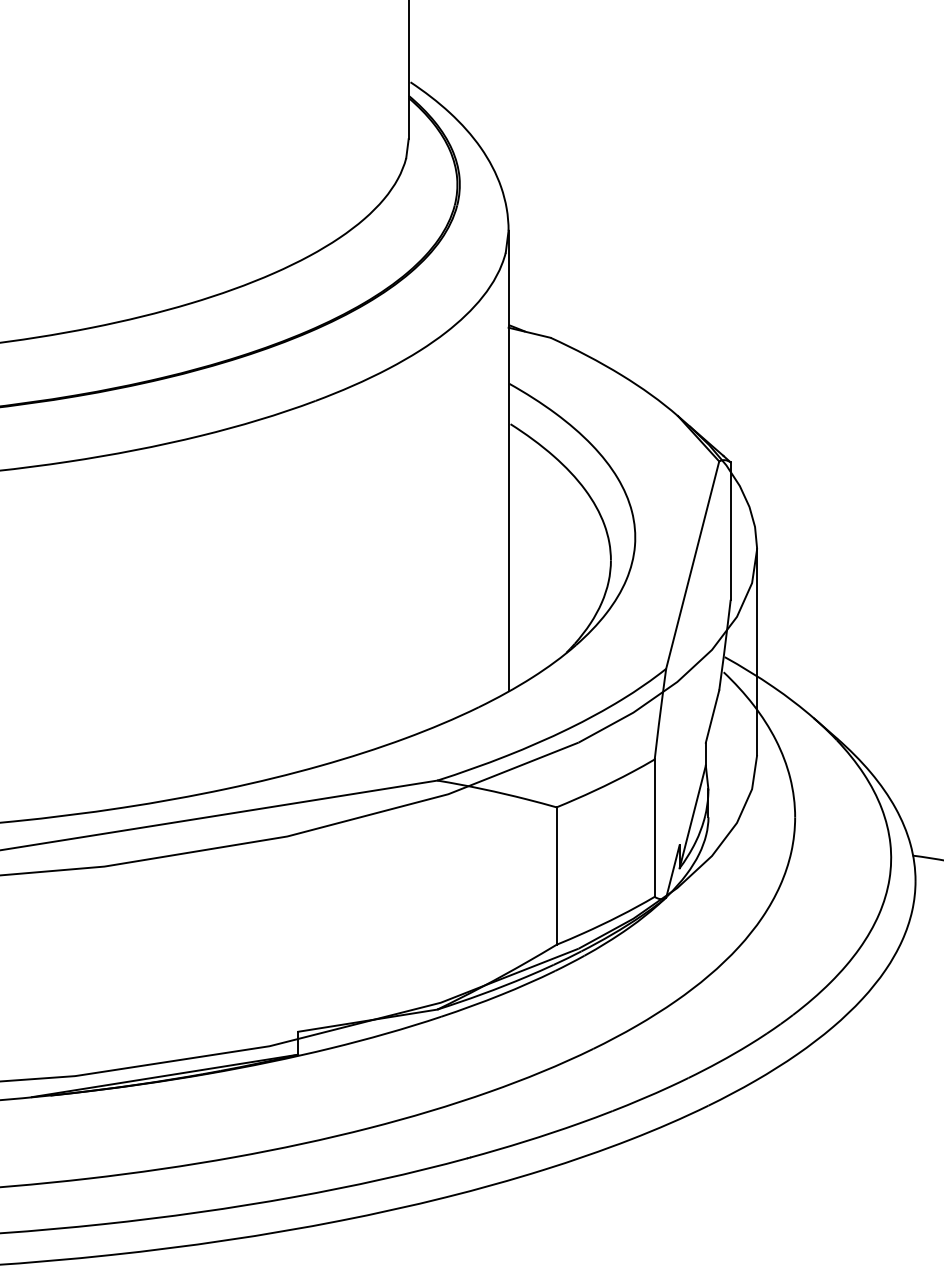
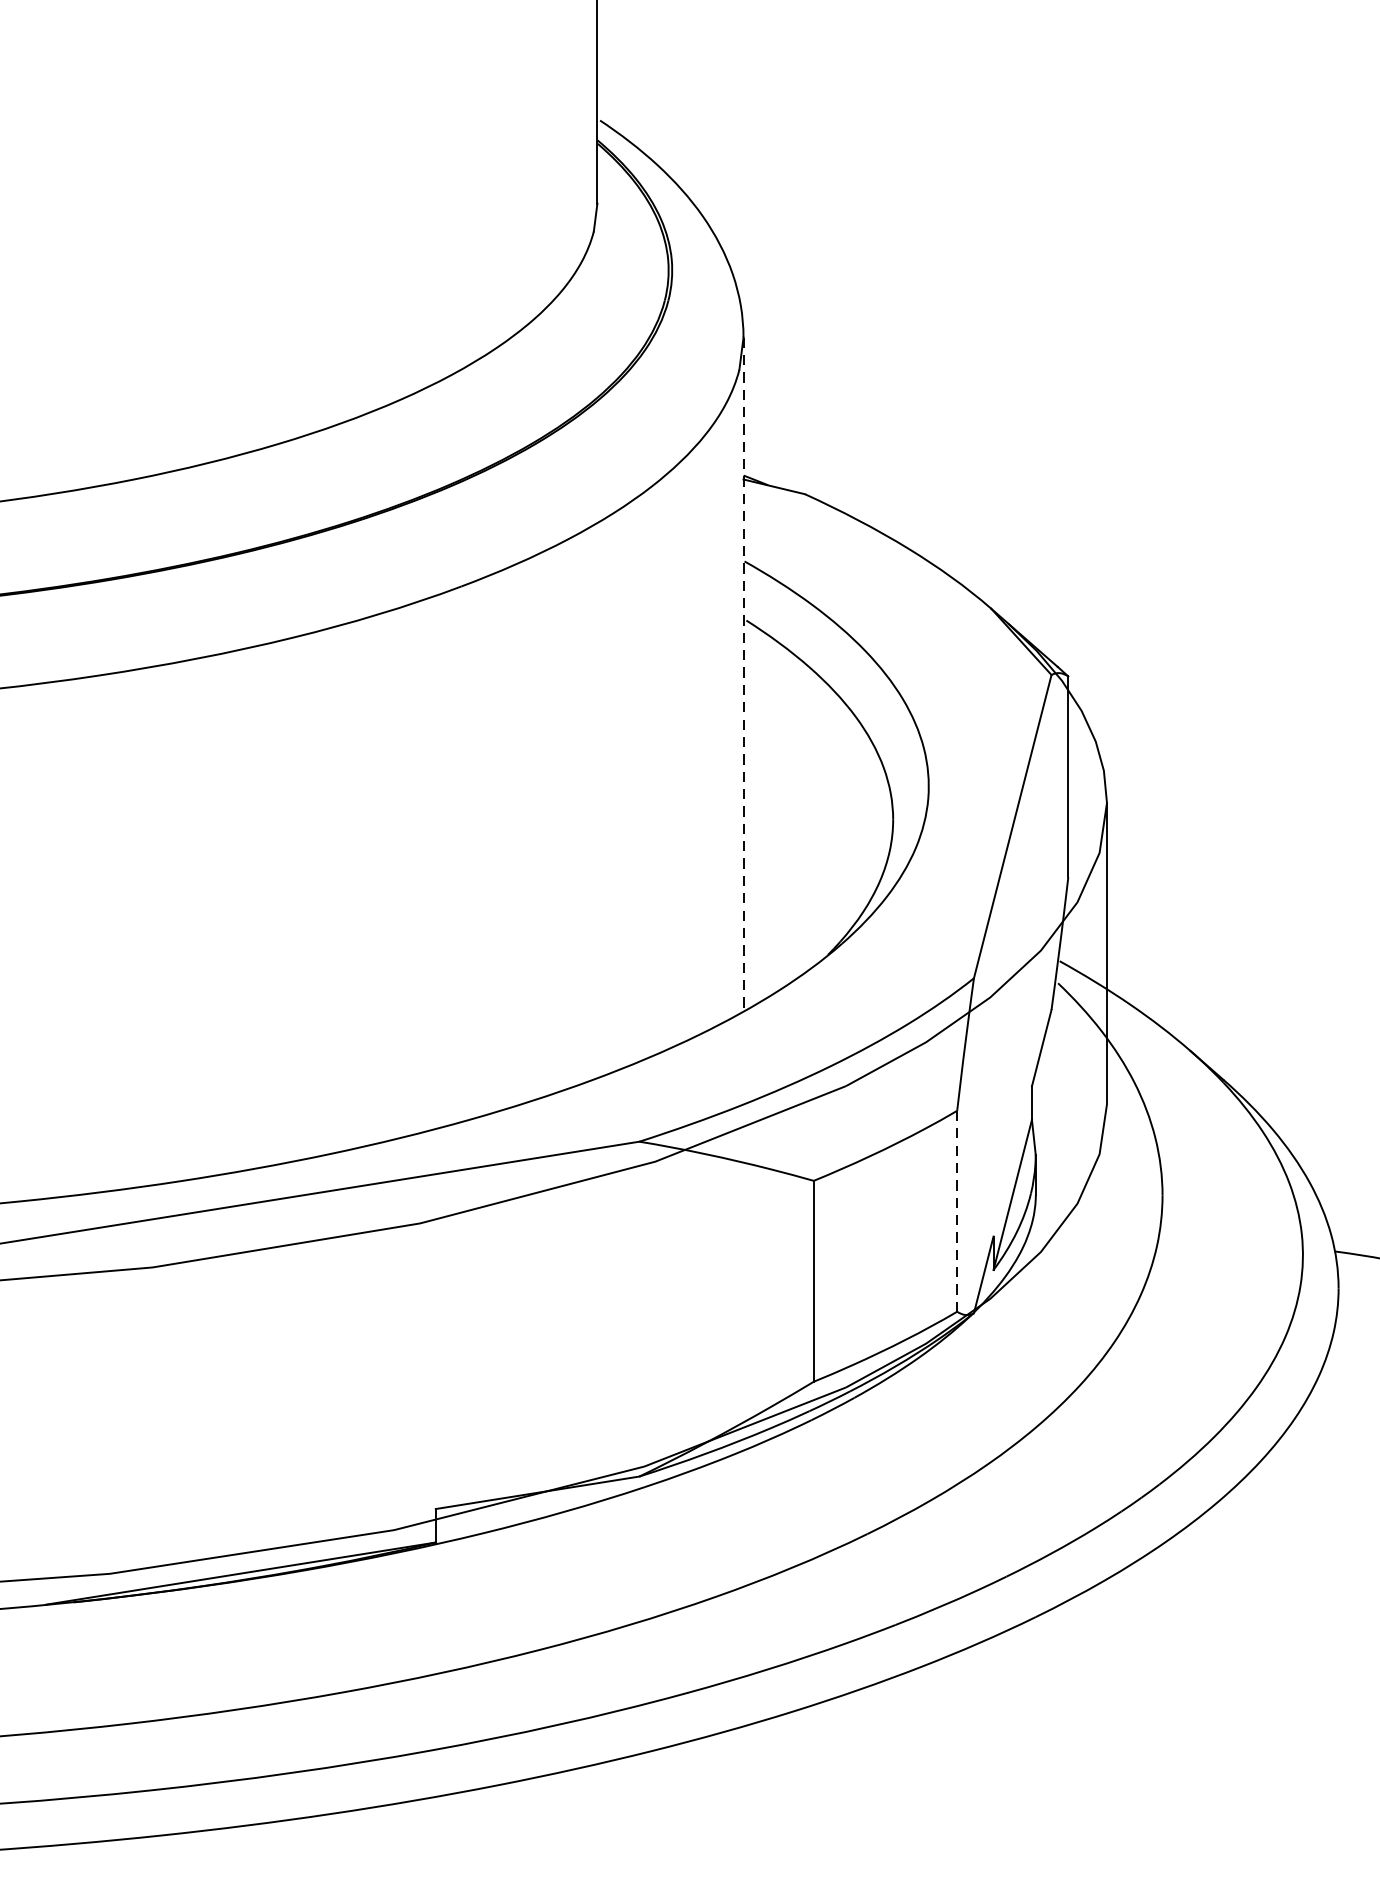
line: (508, 460) -> (743, 673), solid -> dashed
line: (654, 828) -> (956, 1211), solid -> dashed

